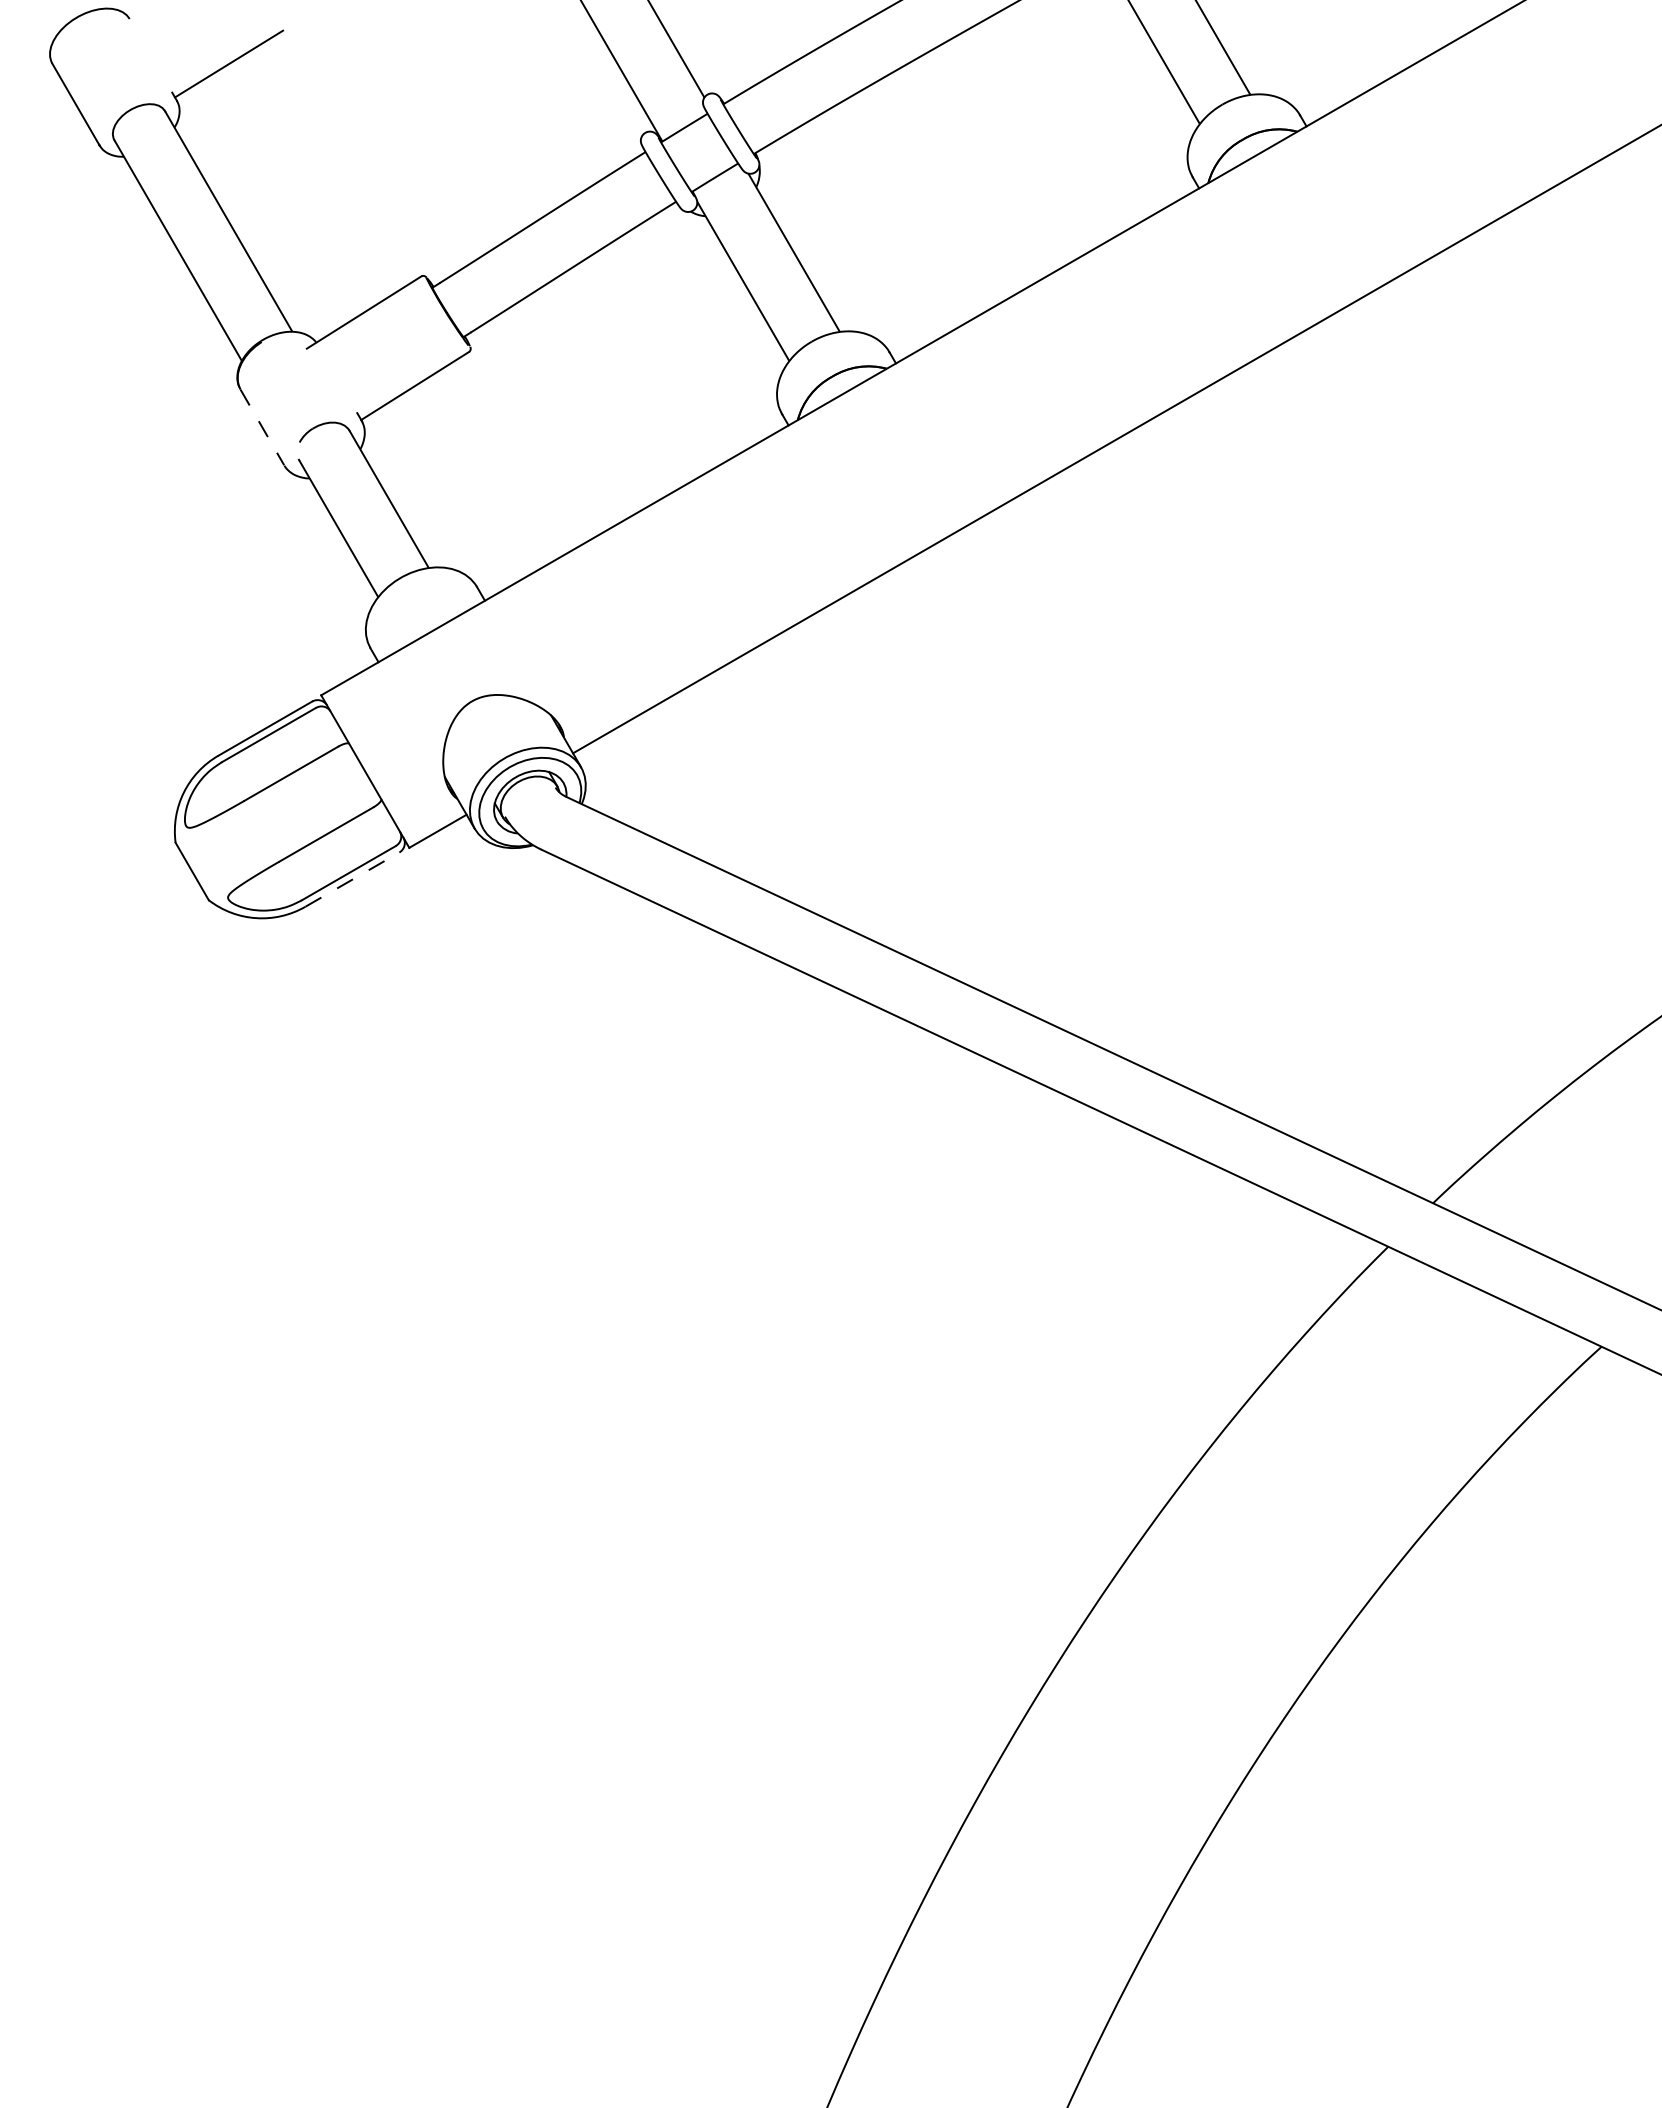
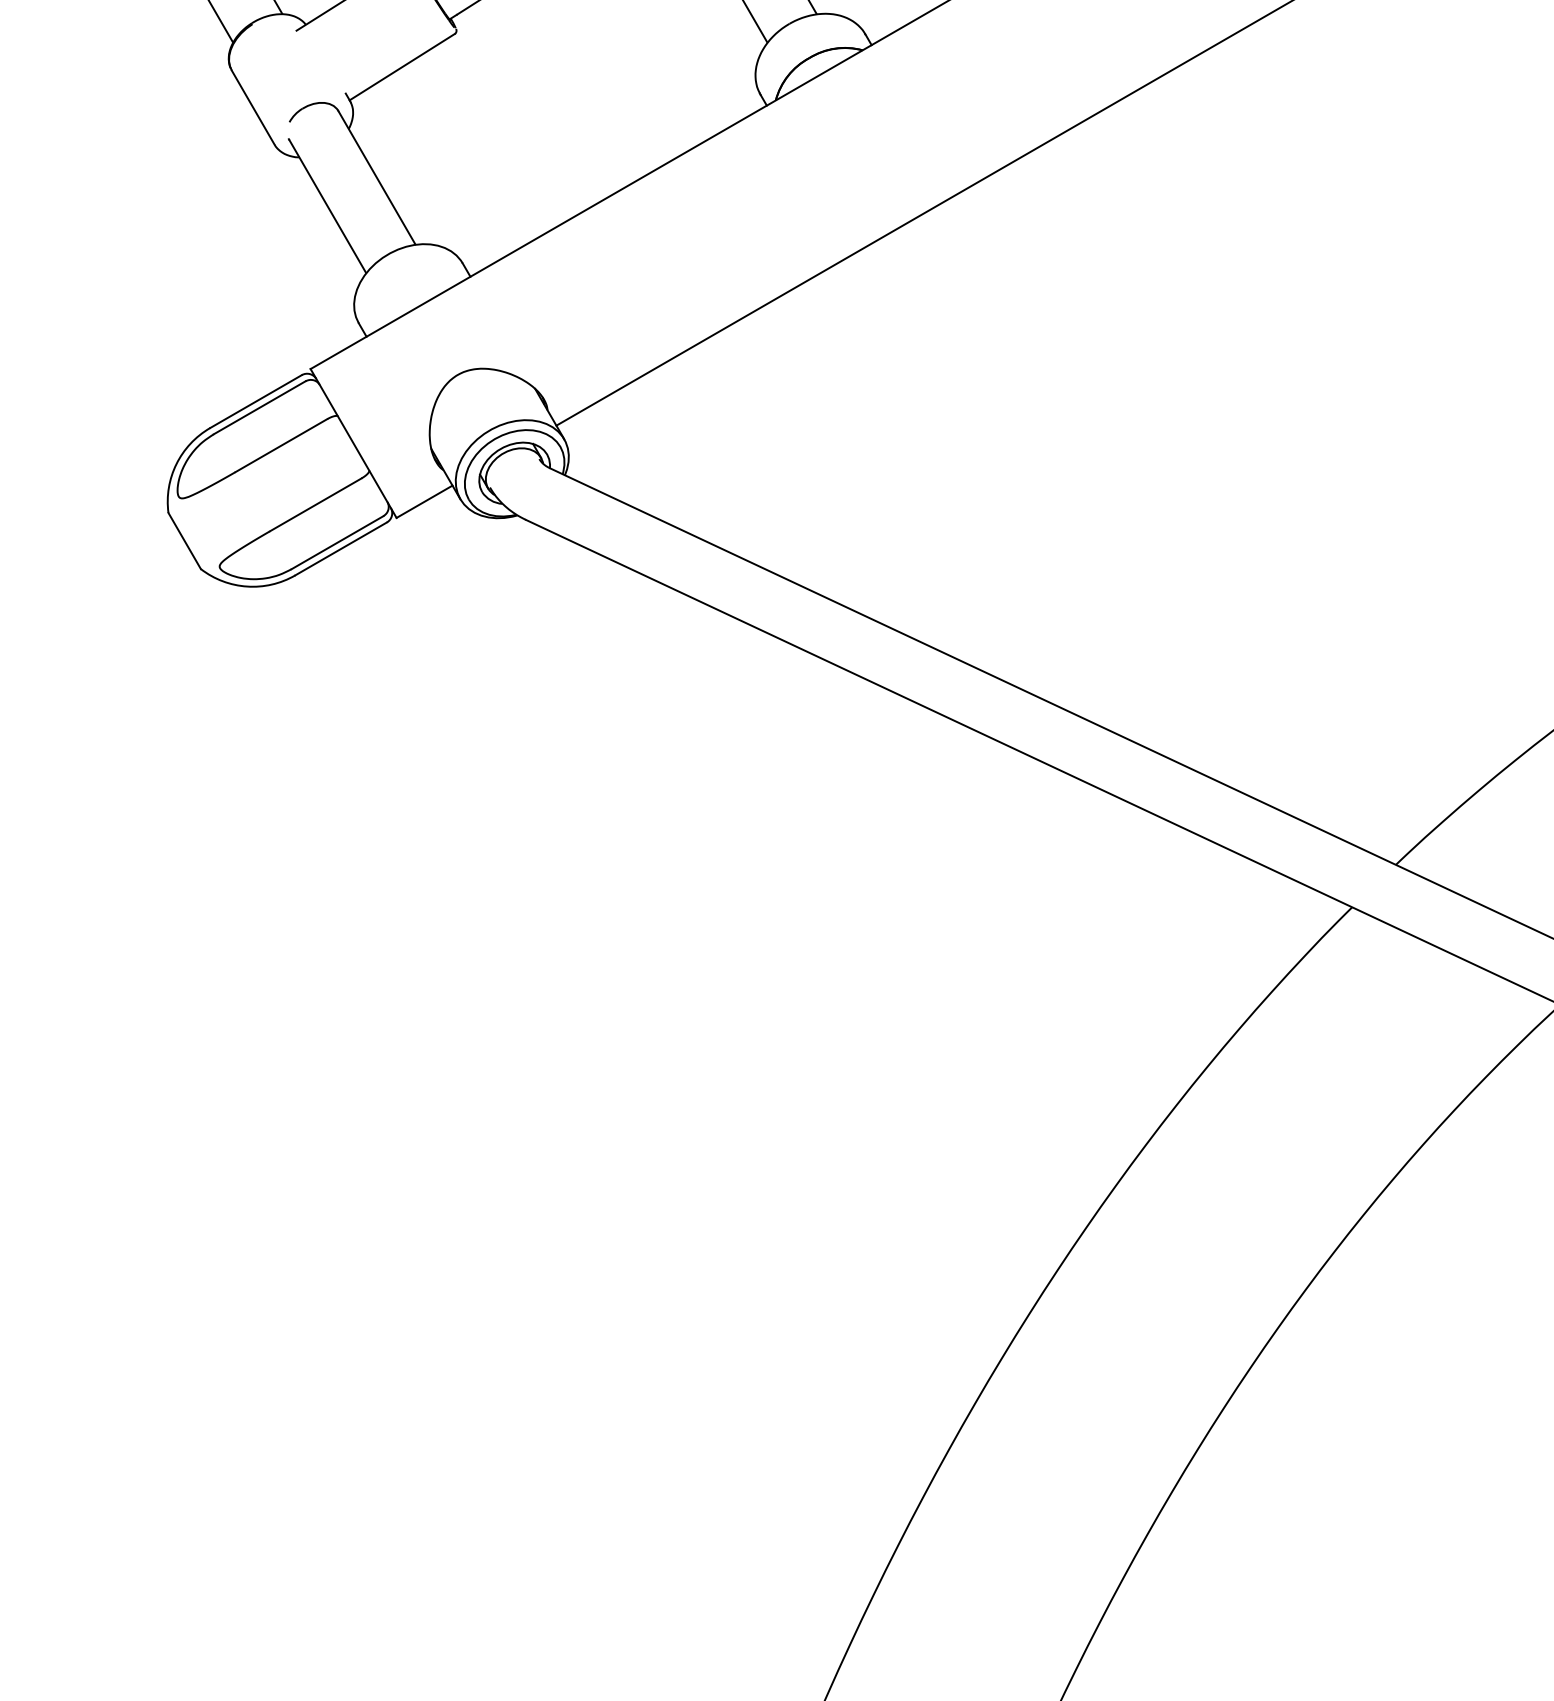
line: (262, 427) -> (253, 107), dashed -> solid
line: (352, 879) -> (341, 548), dashed -> solid

